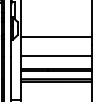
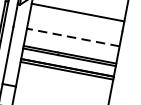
line: (56, 56) -> (73, 37), solid -> dashed

